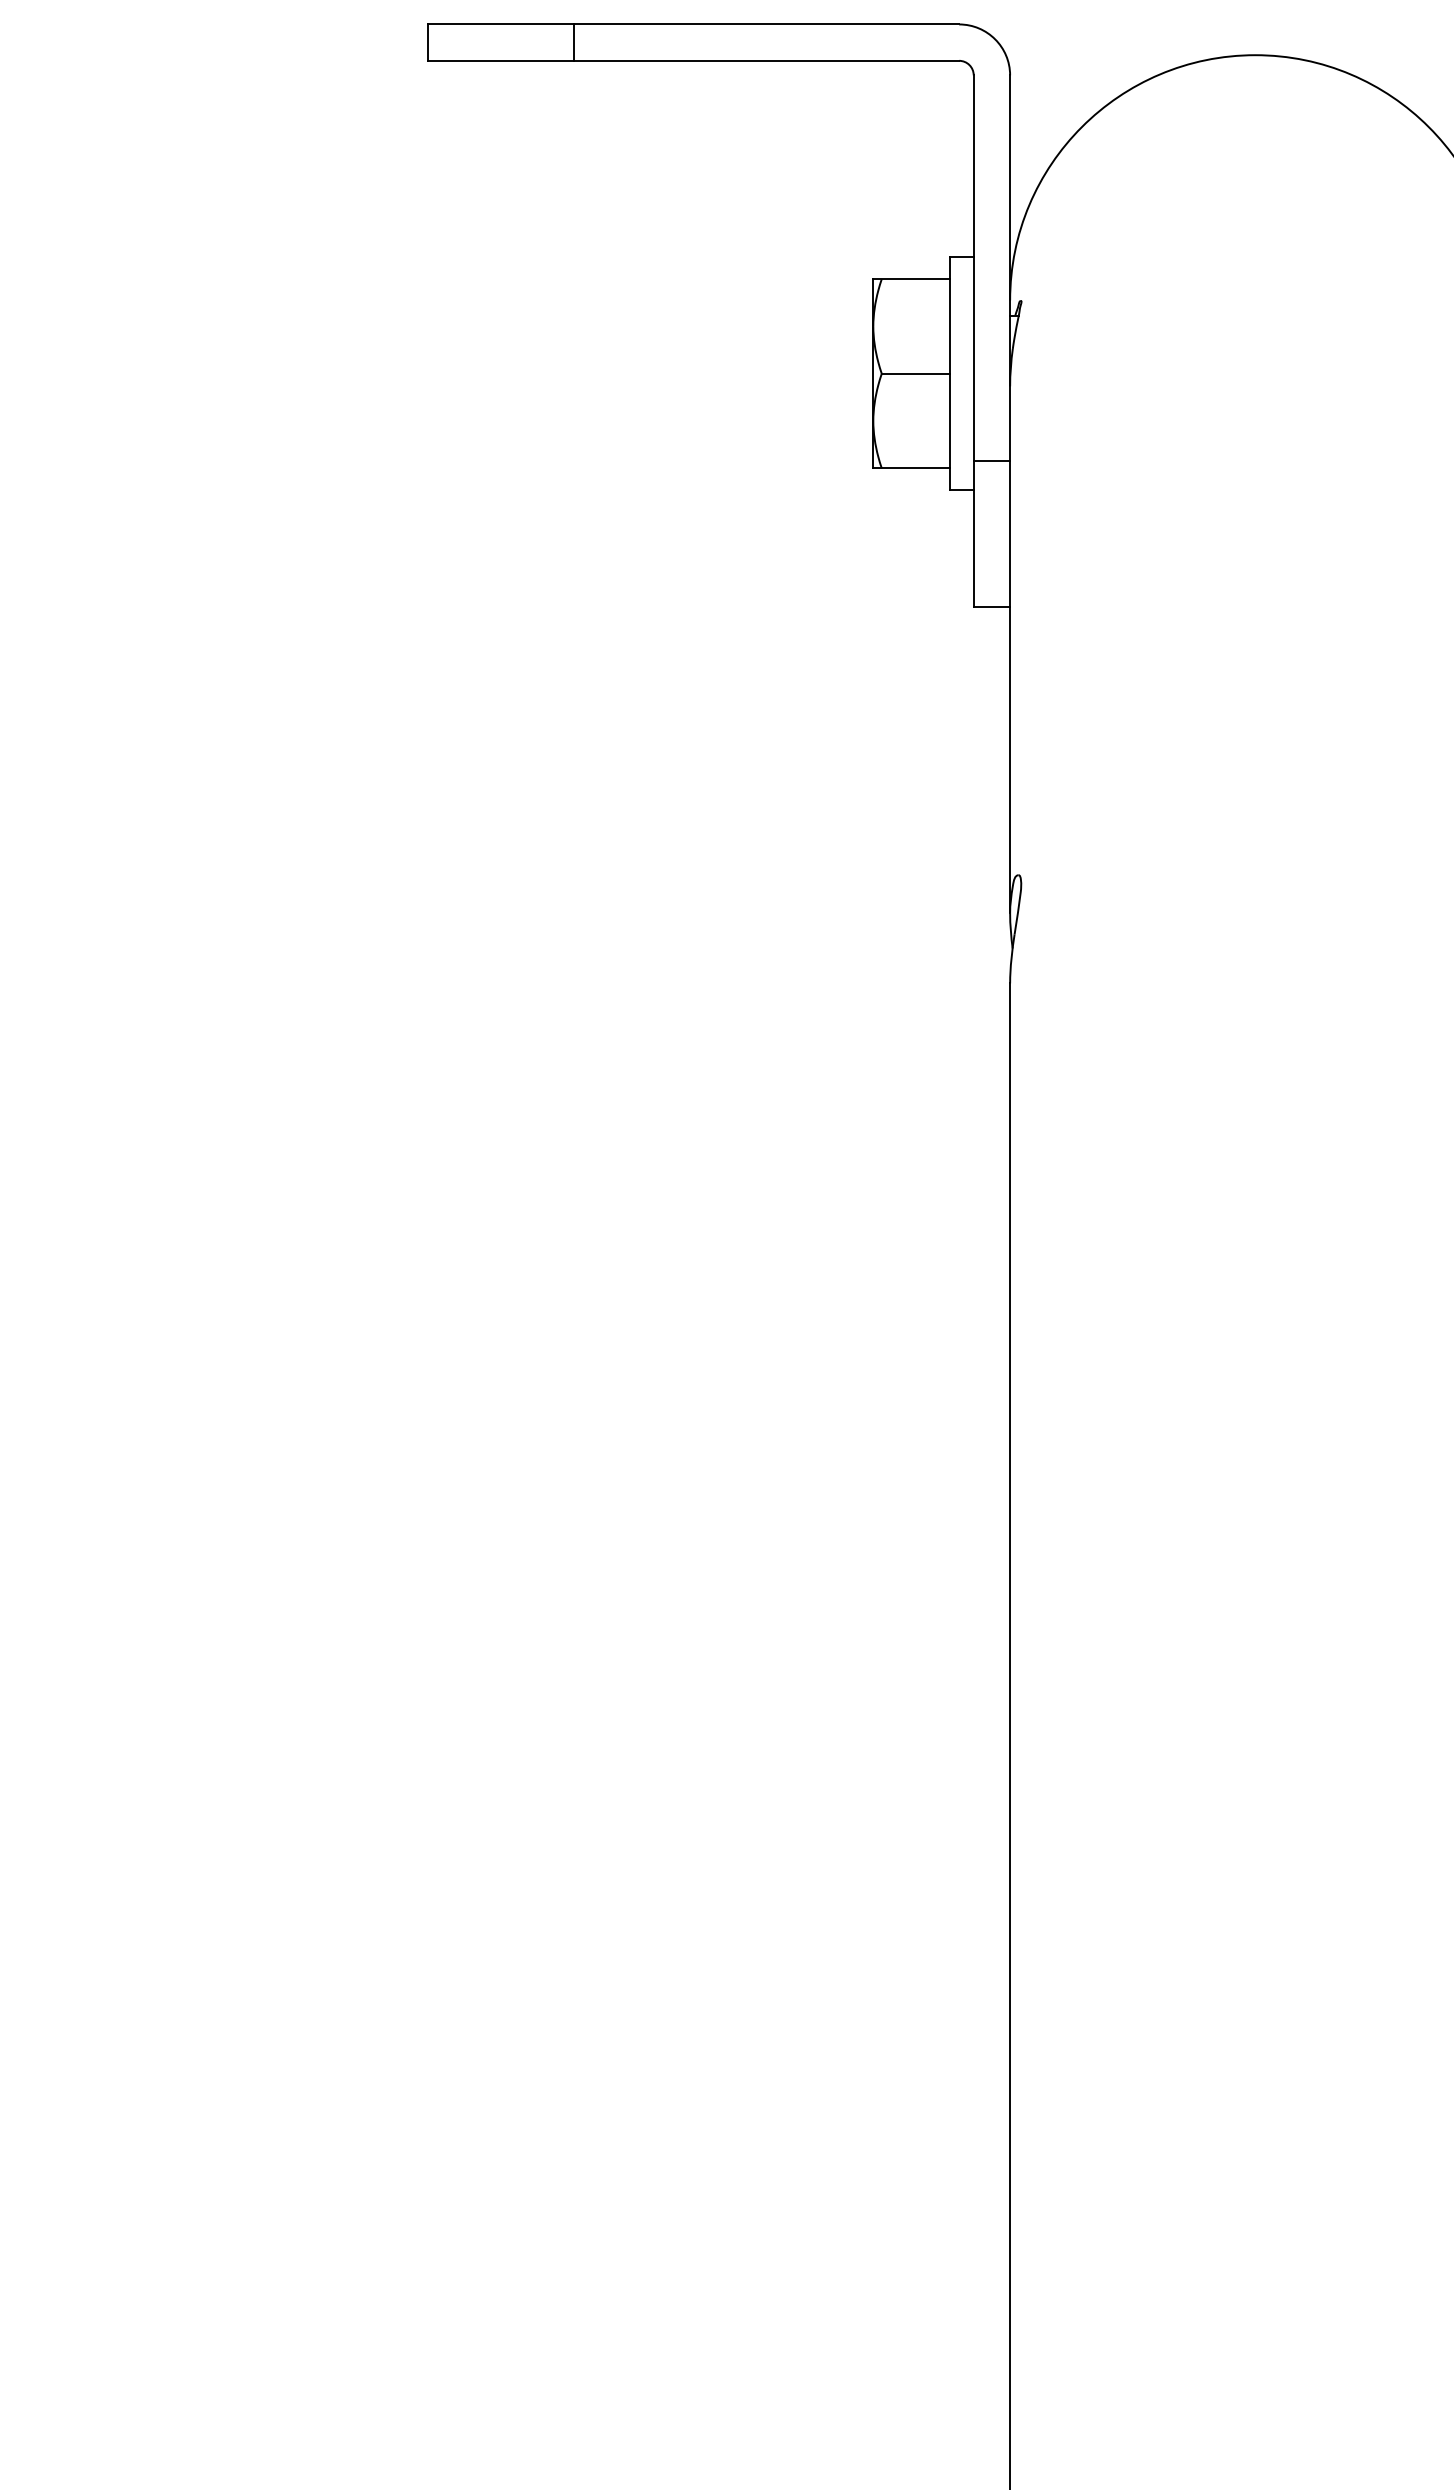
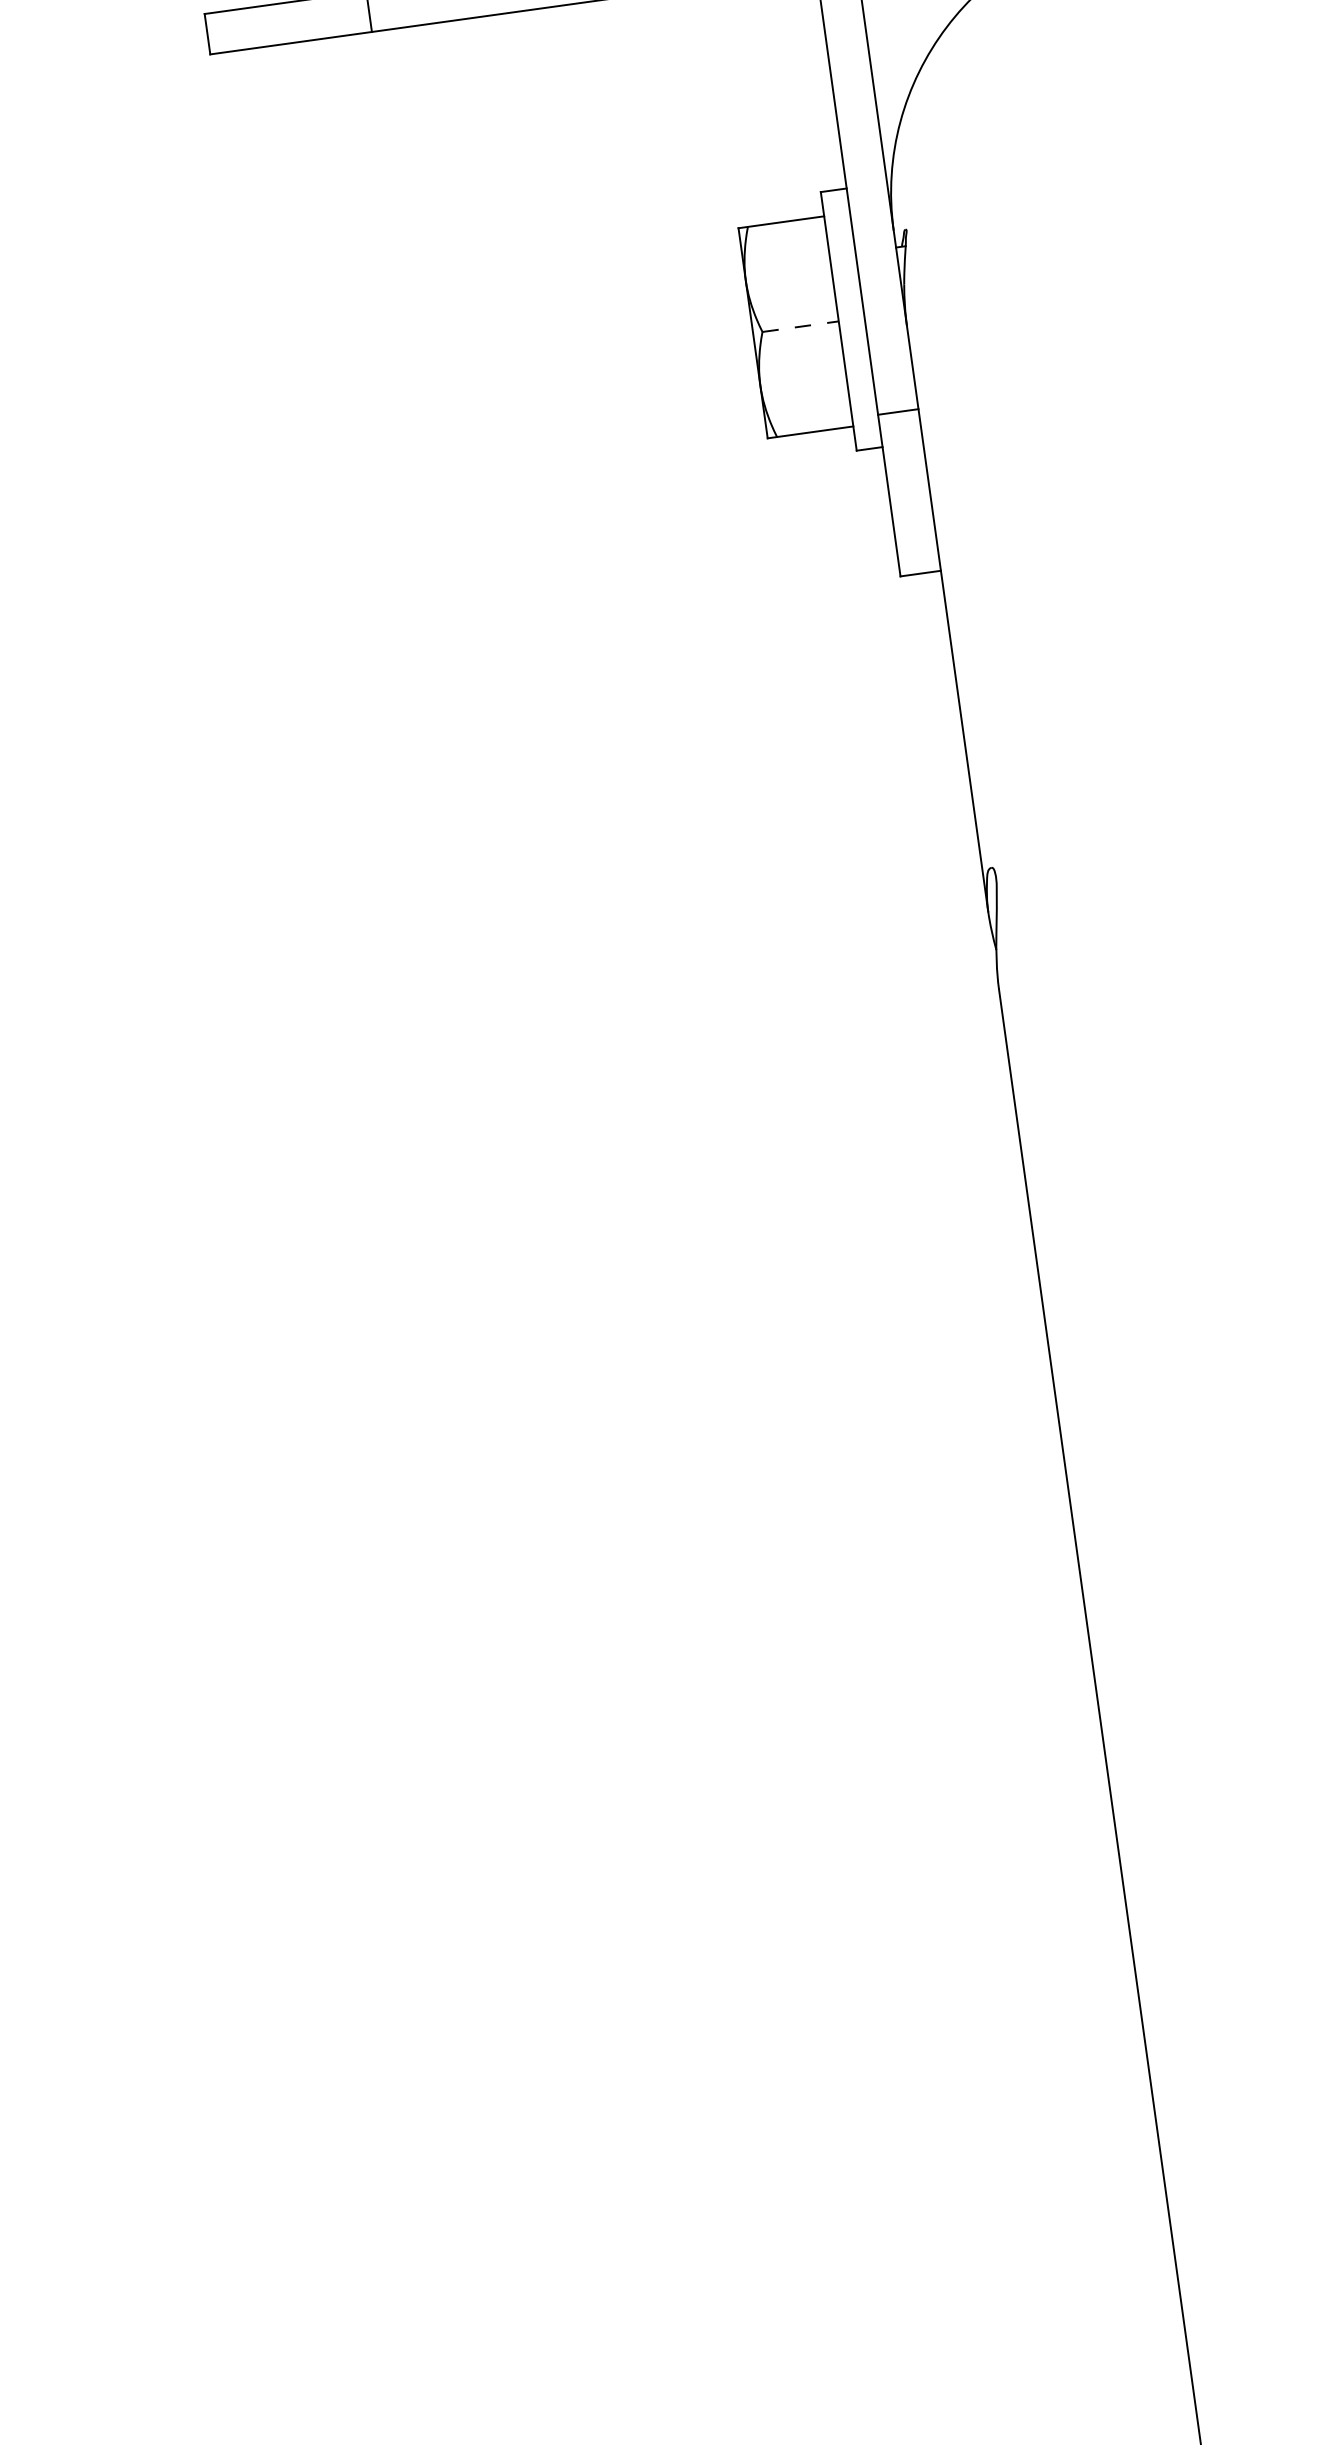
line: (916, 373) -> (801, 326), solid -> dashed

